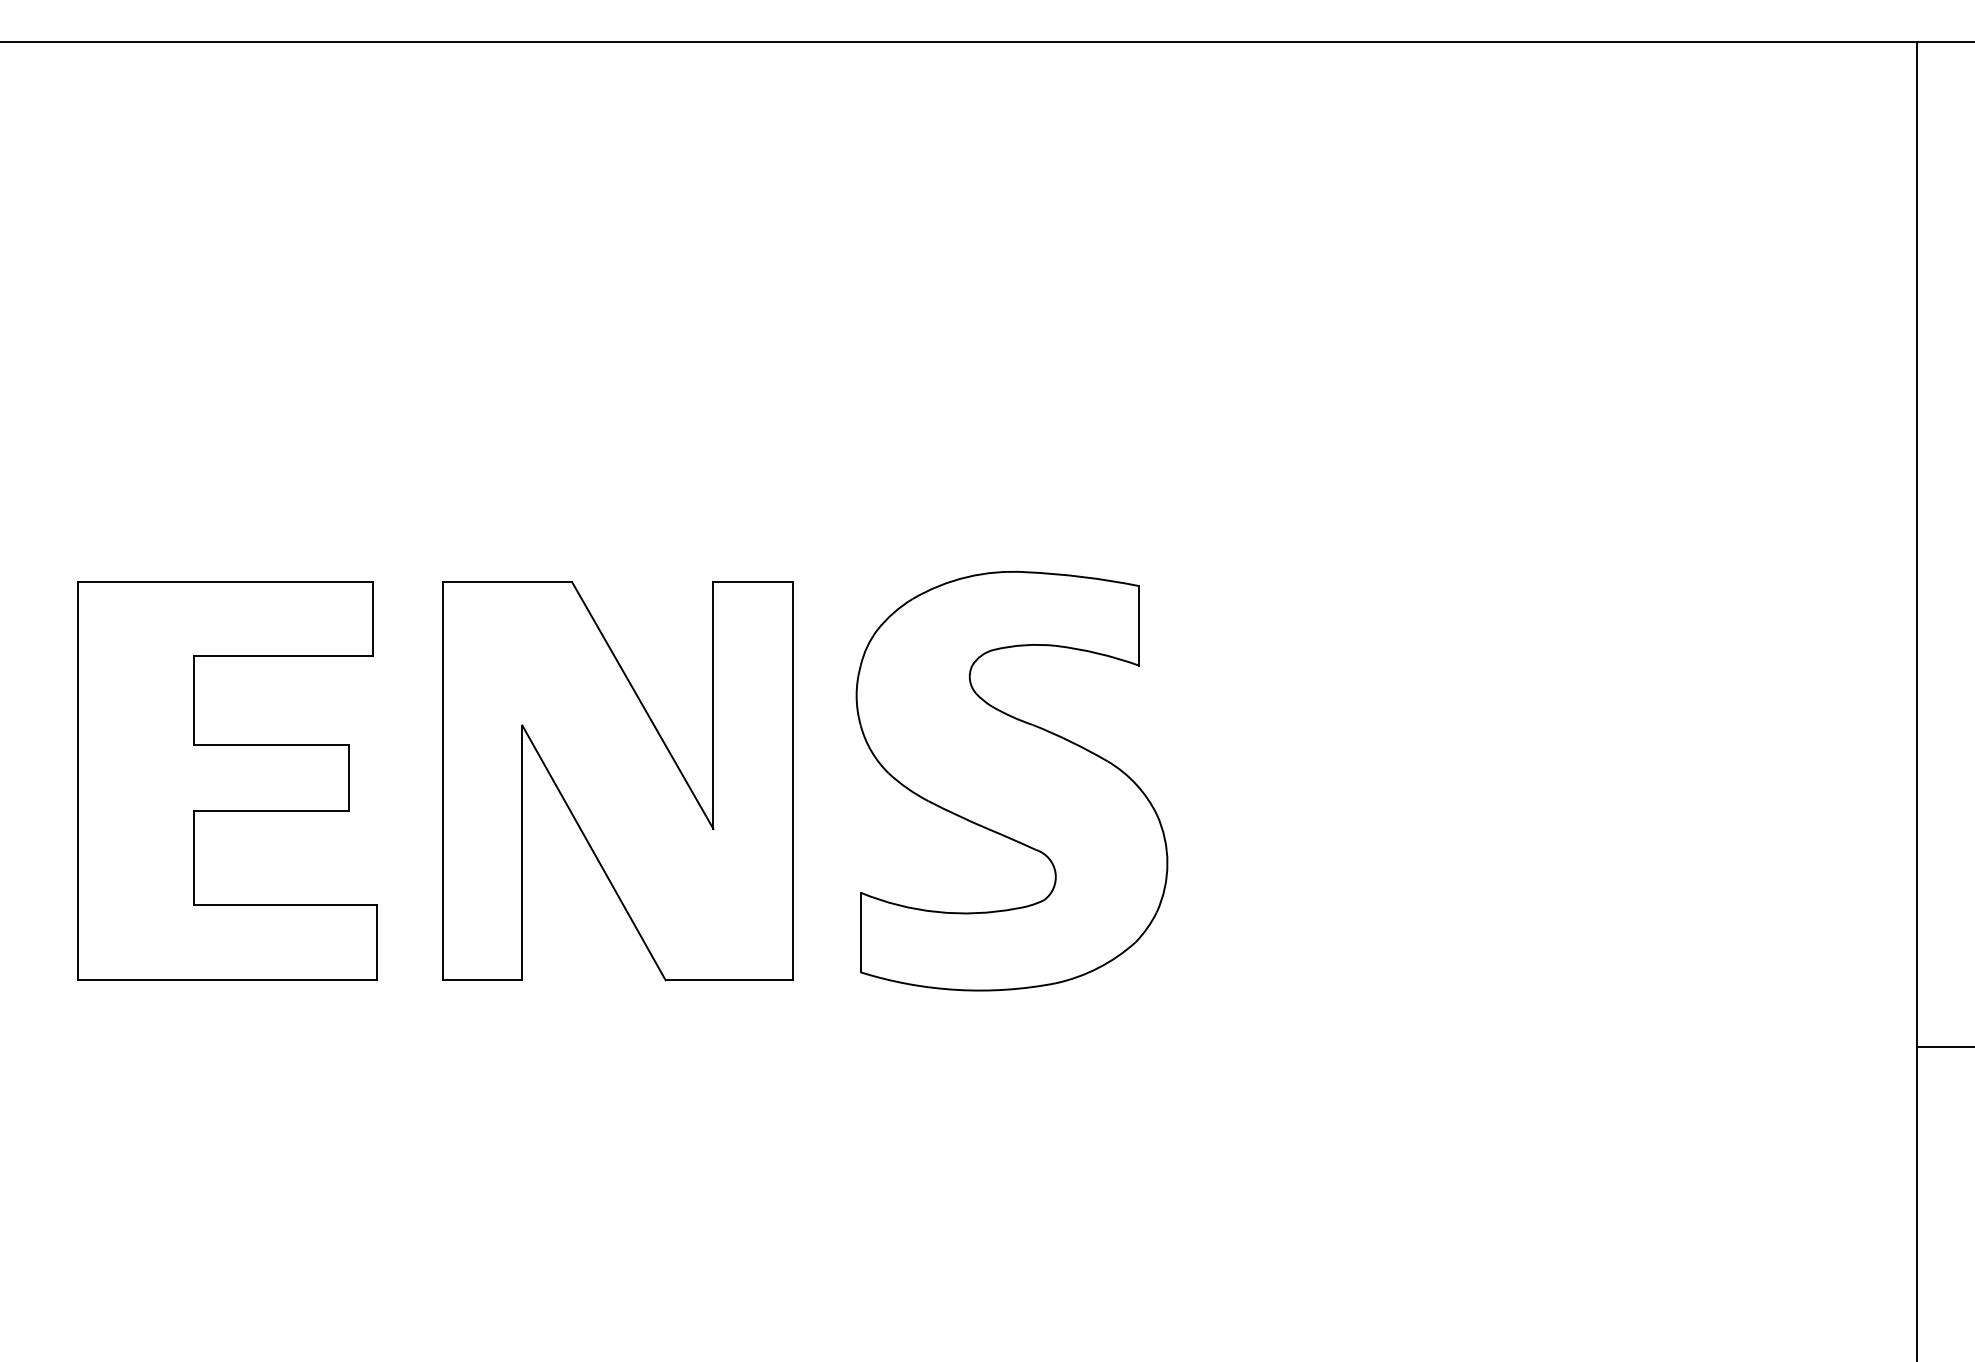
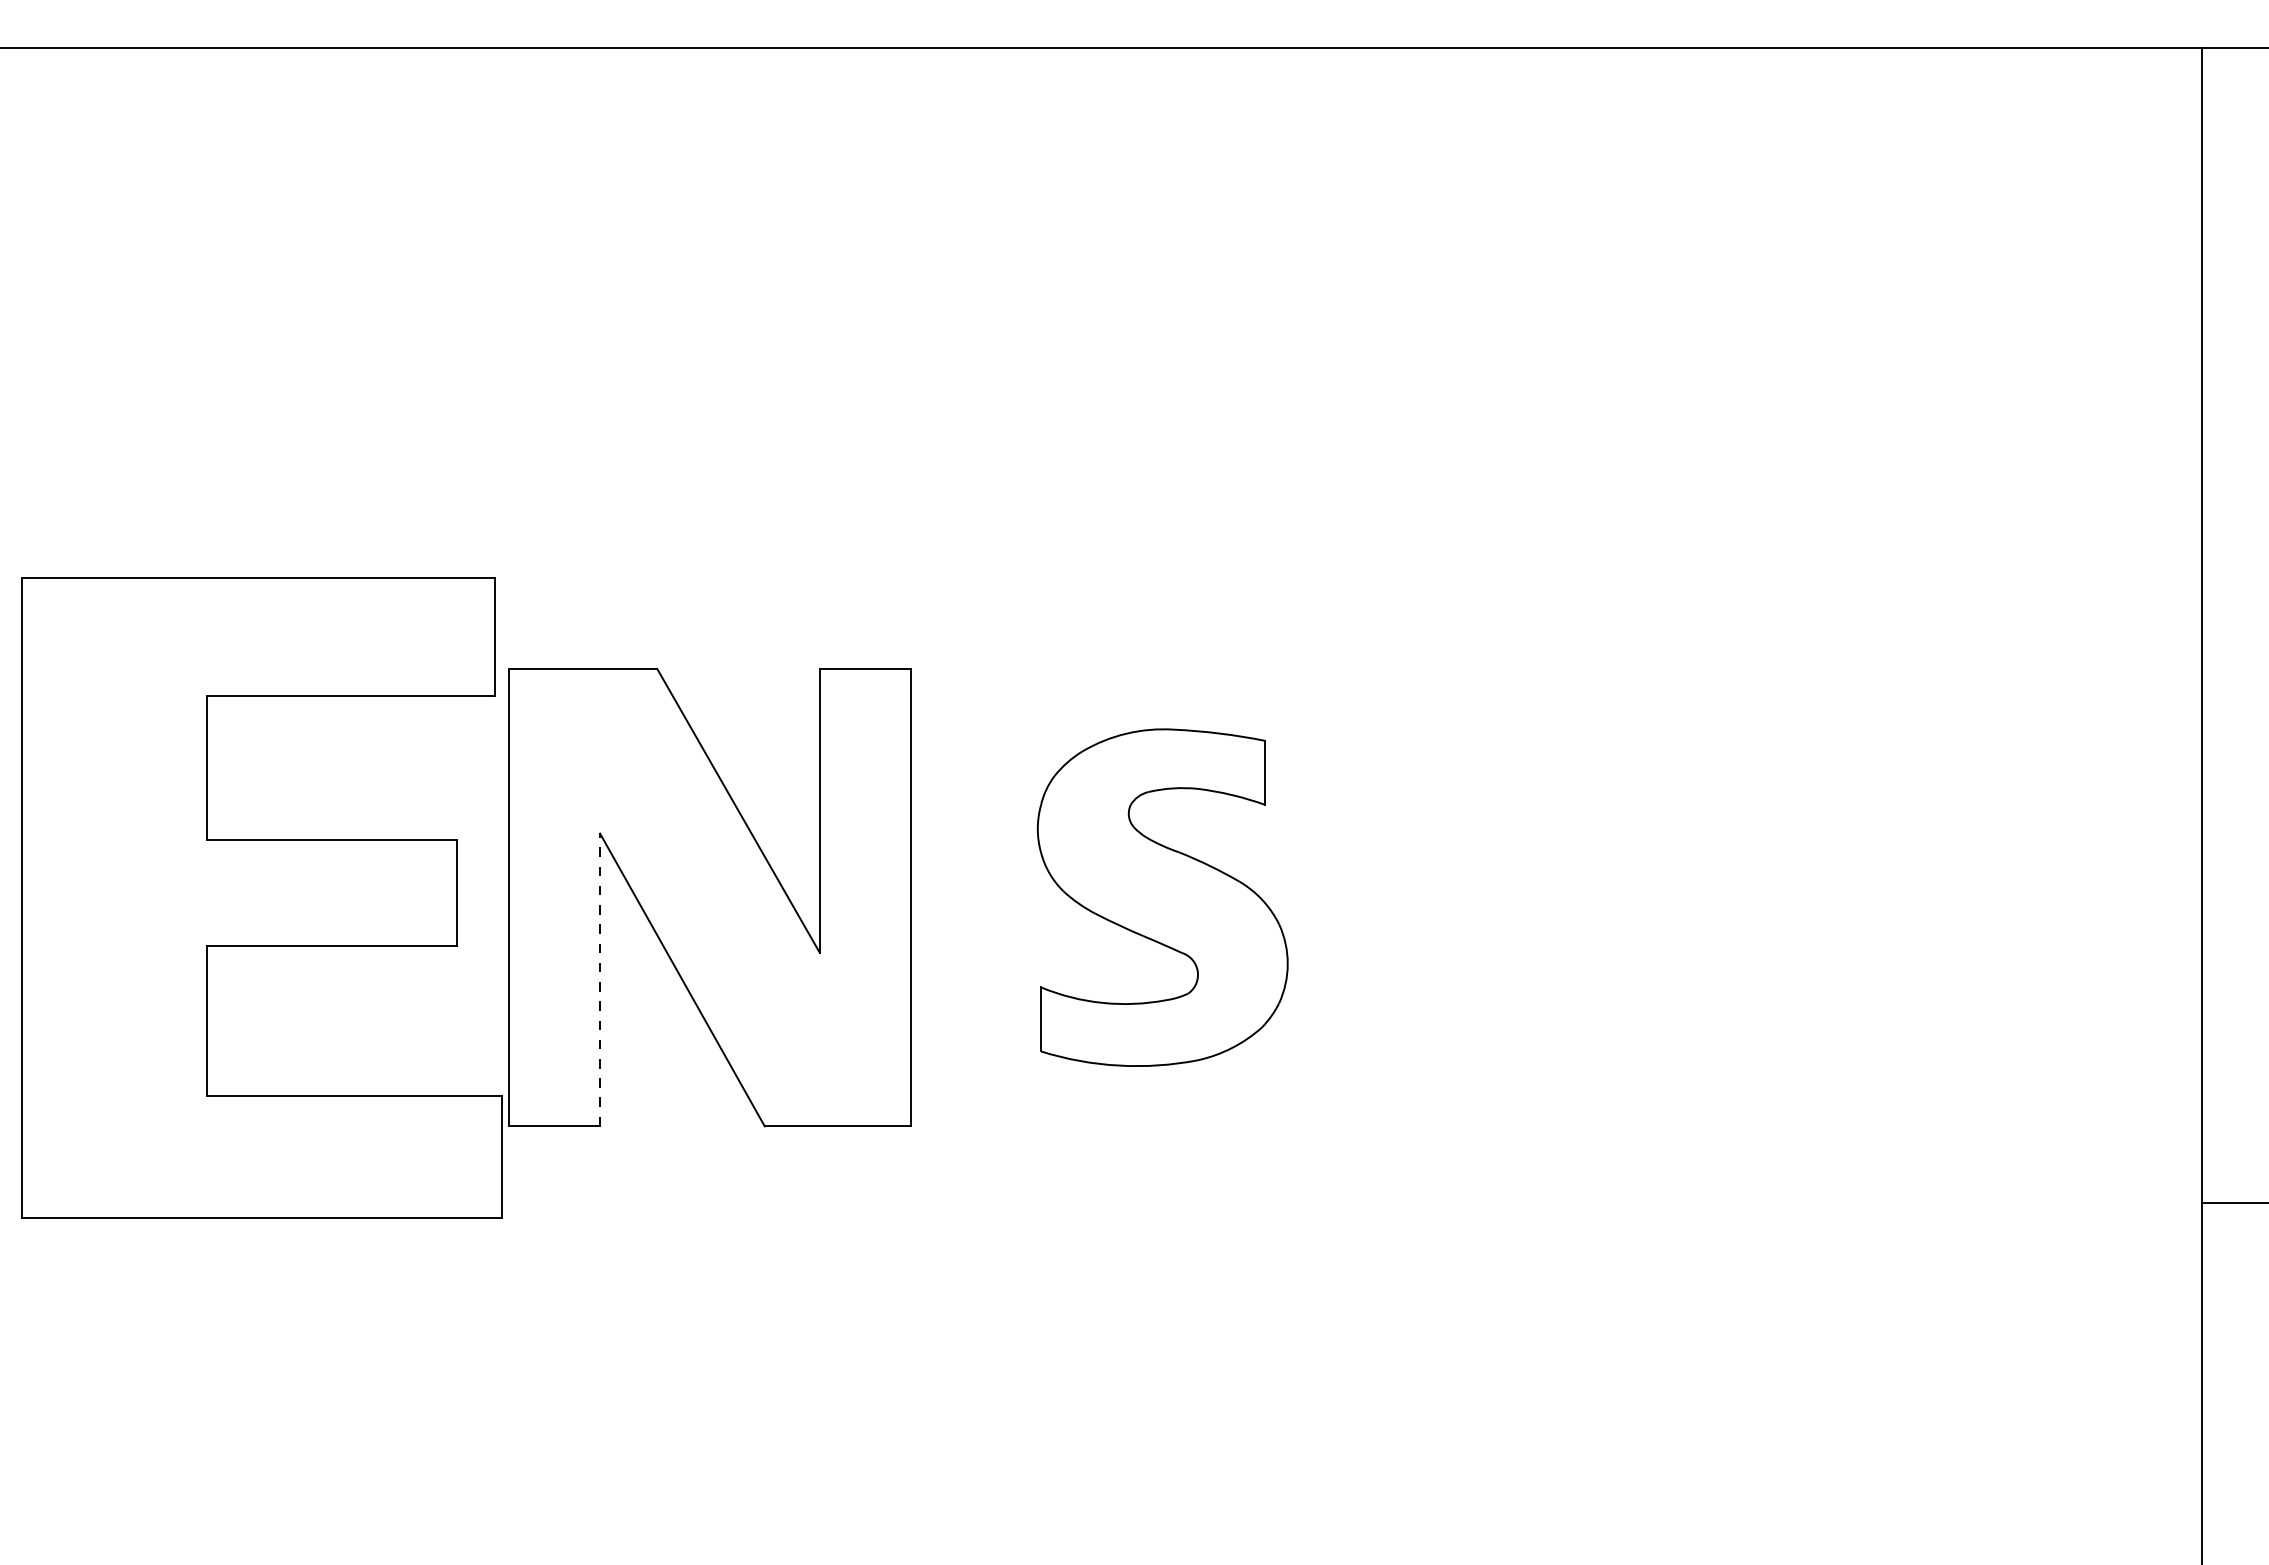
part: (227, 781) -> (261, 897), size x1.4
part: (1011, 781) -> (1162, 897), size x0.7
line: (522, 852) -> (600, 979), solid -> dashed

